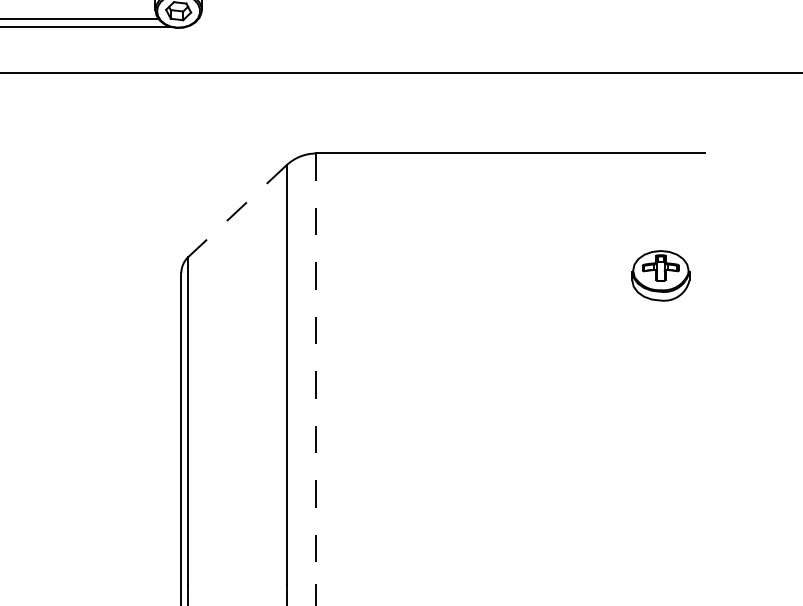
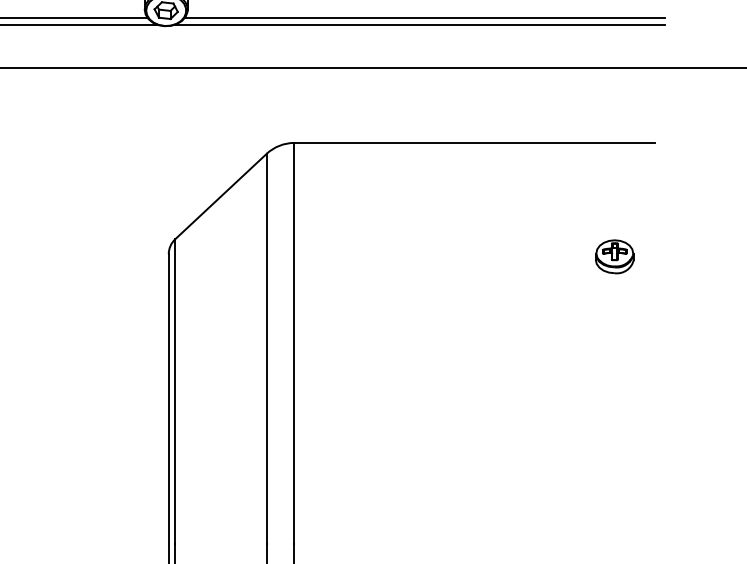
line: (456, 18) -> (424, 17), added
line: (450, 27) -> (419, 25), added
line: (236, 211) -> (220, 196), dashed -> solid
part: (660, 275) -> (614, 256), size x0.71
line: (316, 369) -> (294, 343), dashed -> solid

